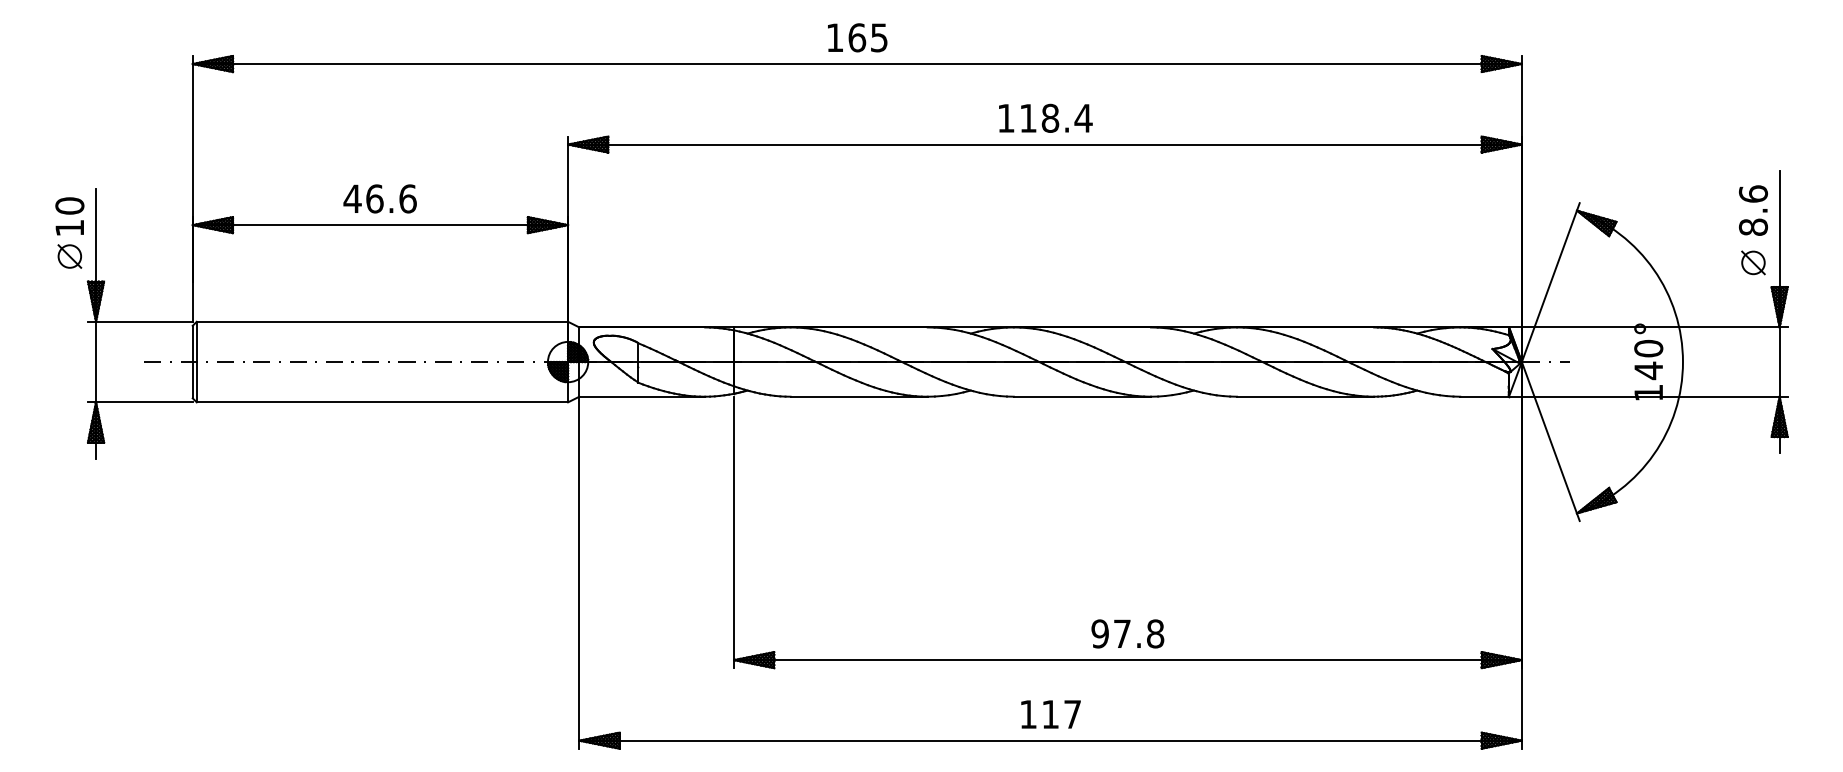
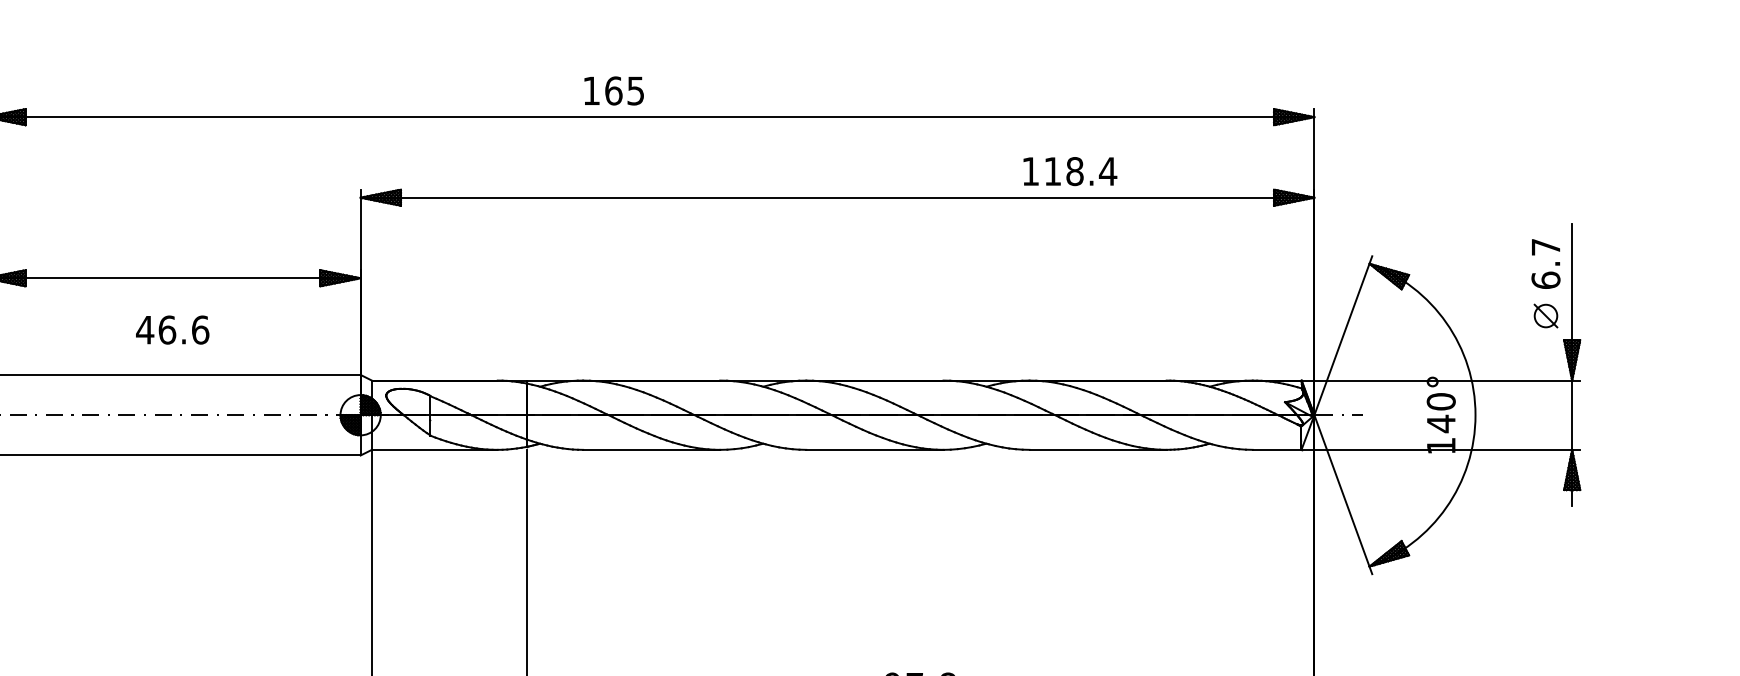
text: (857, 37) -> (614, 90), moved
text: (1045, 117) -> (1070, 170), moved
text: (379, 198) -> (172, 329), moved
text: (1753, 210) -> (1546, 263), 8.6 -> 6.7

